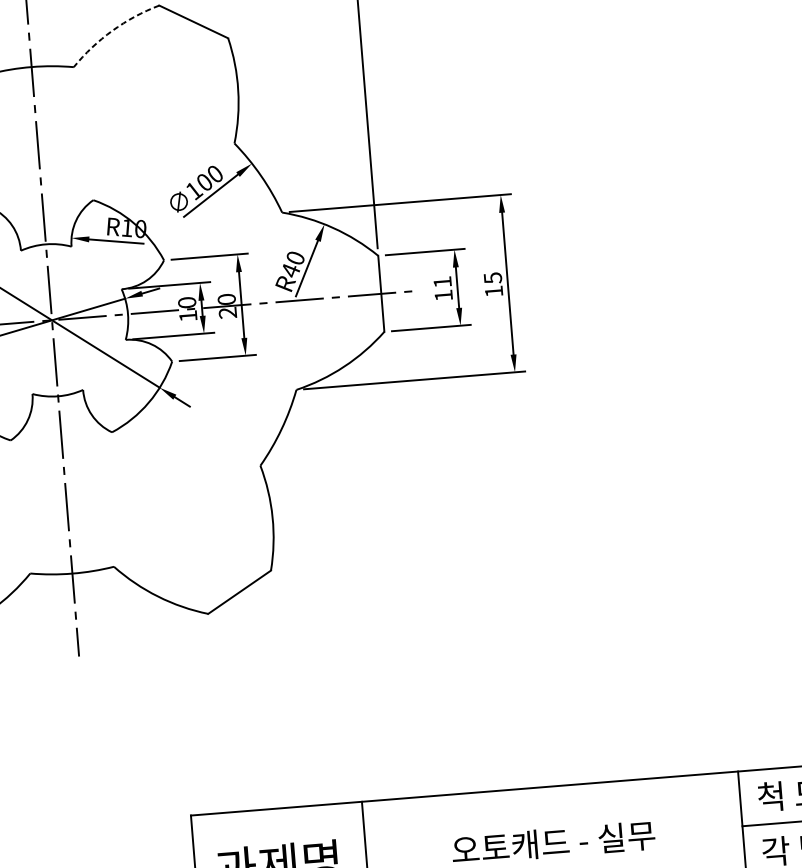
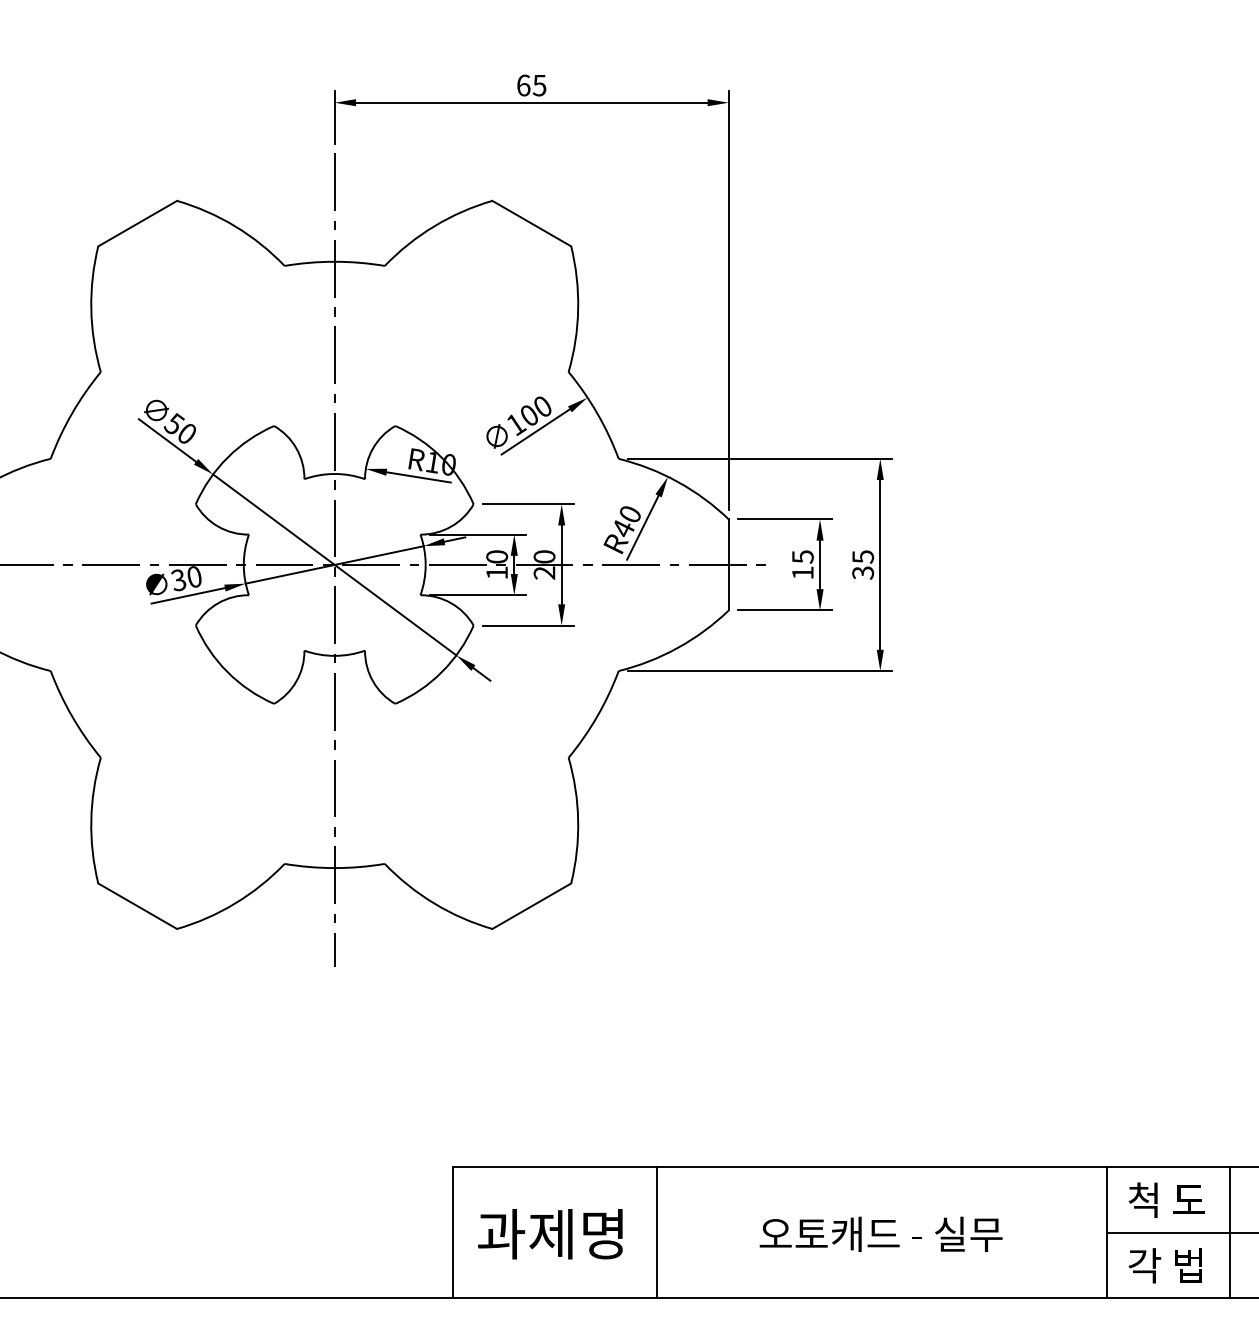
arc: (112, 30) -> (434, 226), dashed -> solid
text: (442, 281) -> (802, 556), 11 -> 15
text: (494, 291) -> (863, 572), 15 -> 35

